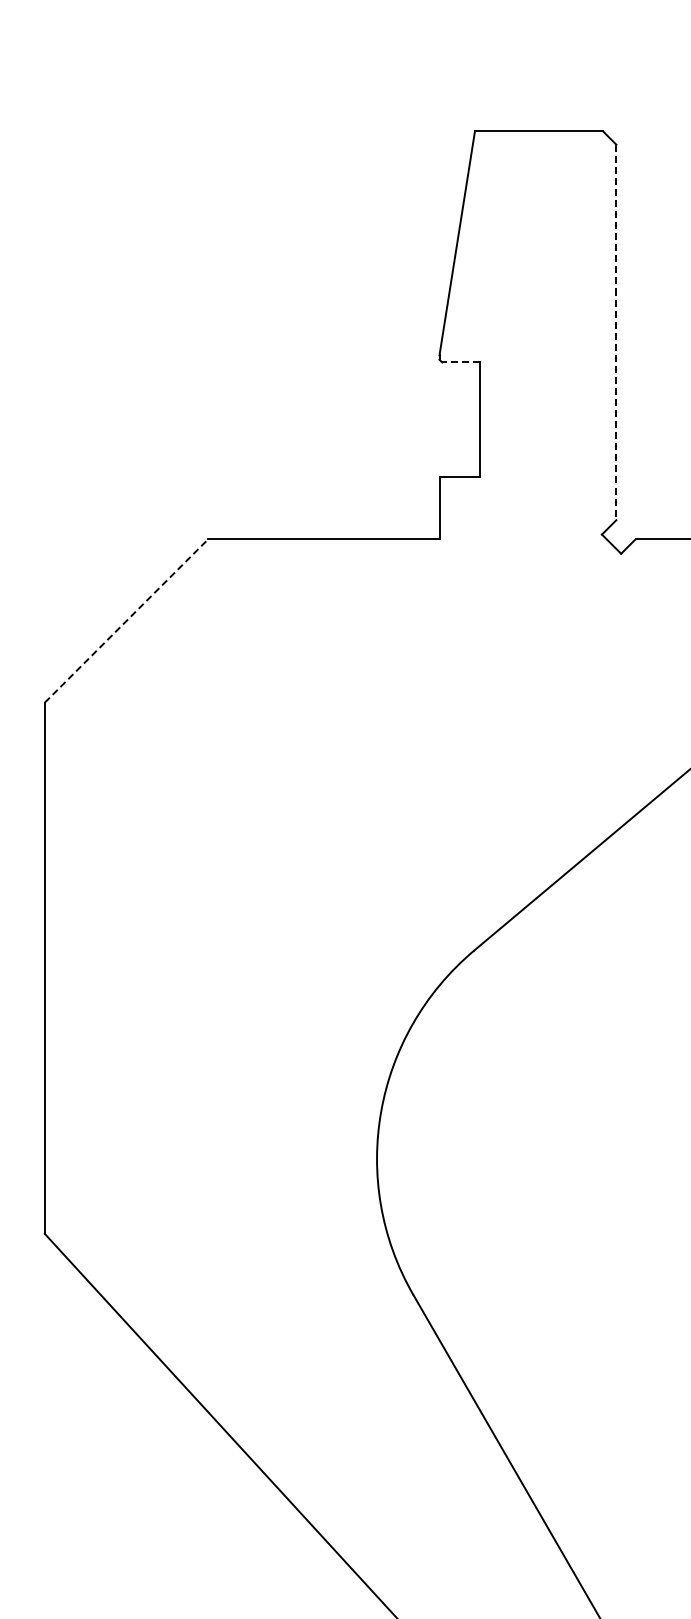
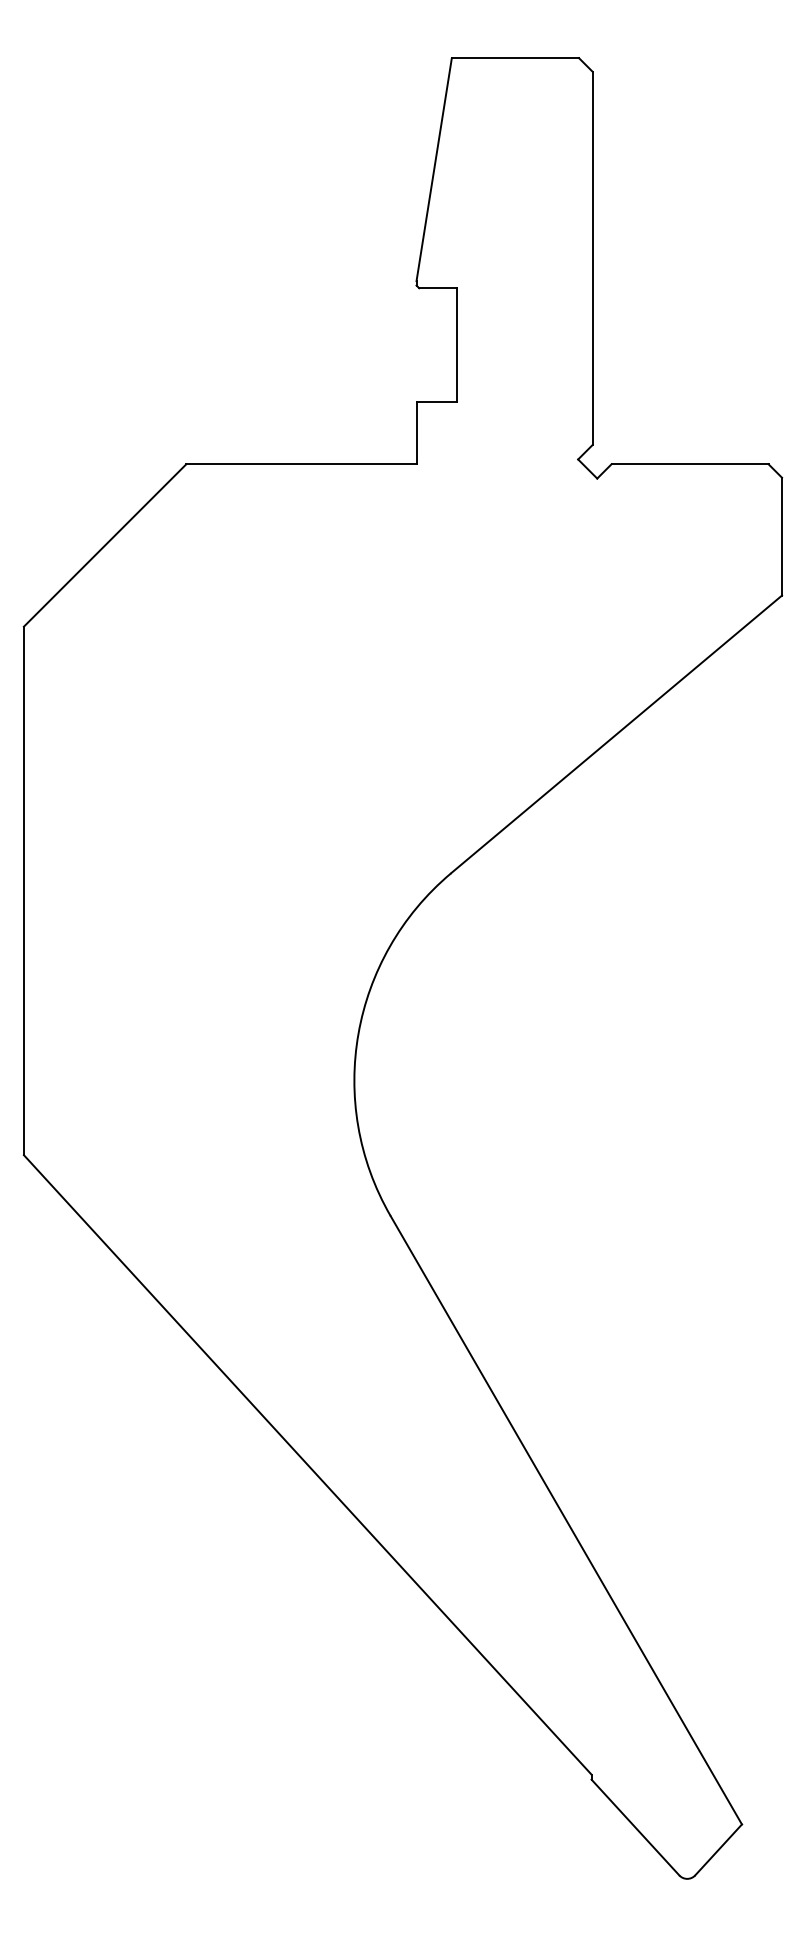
line: (616, 332) -> (592, 258), dashed -> solid
line: (461, 362) -> (438, 288), dashed -> solid
line: (126, 621) -> (105, 545), dashed -> solid

